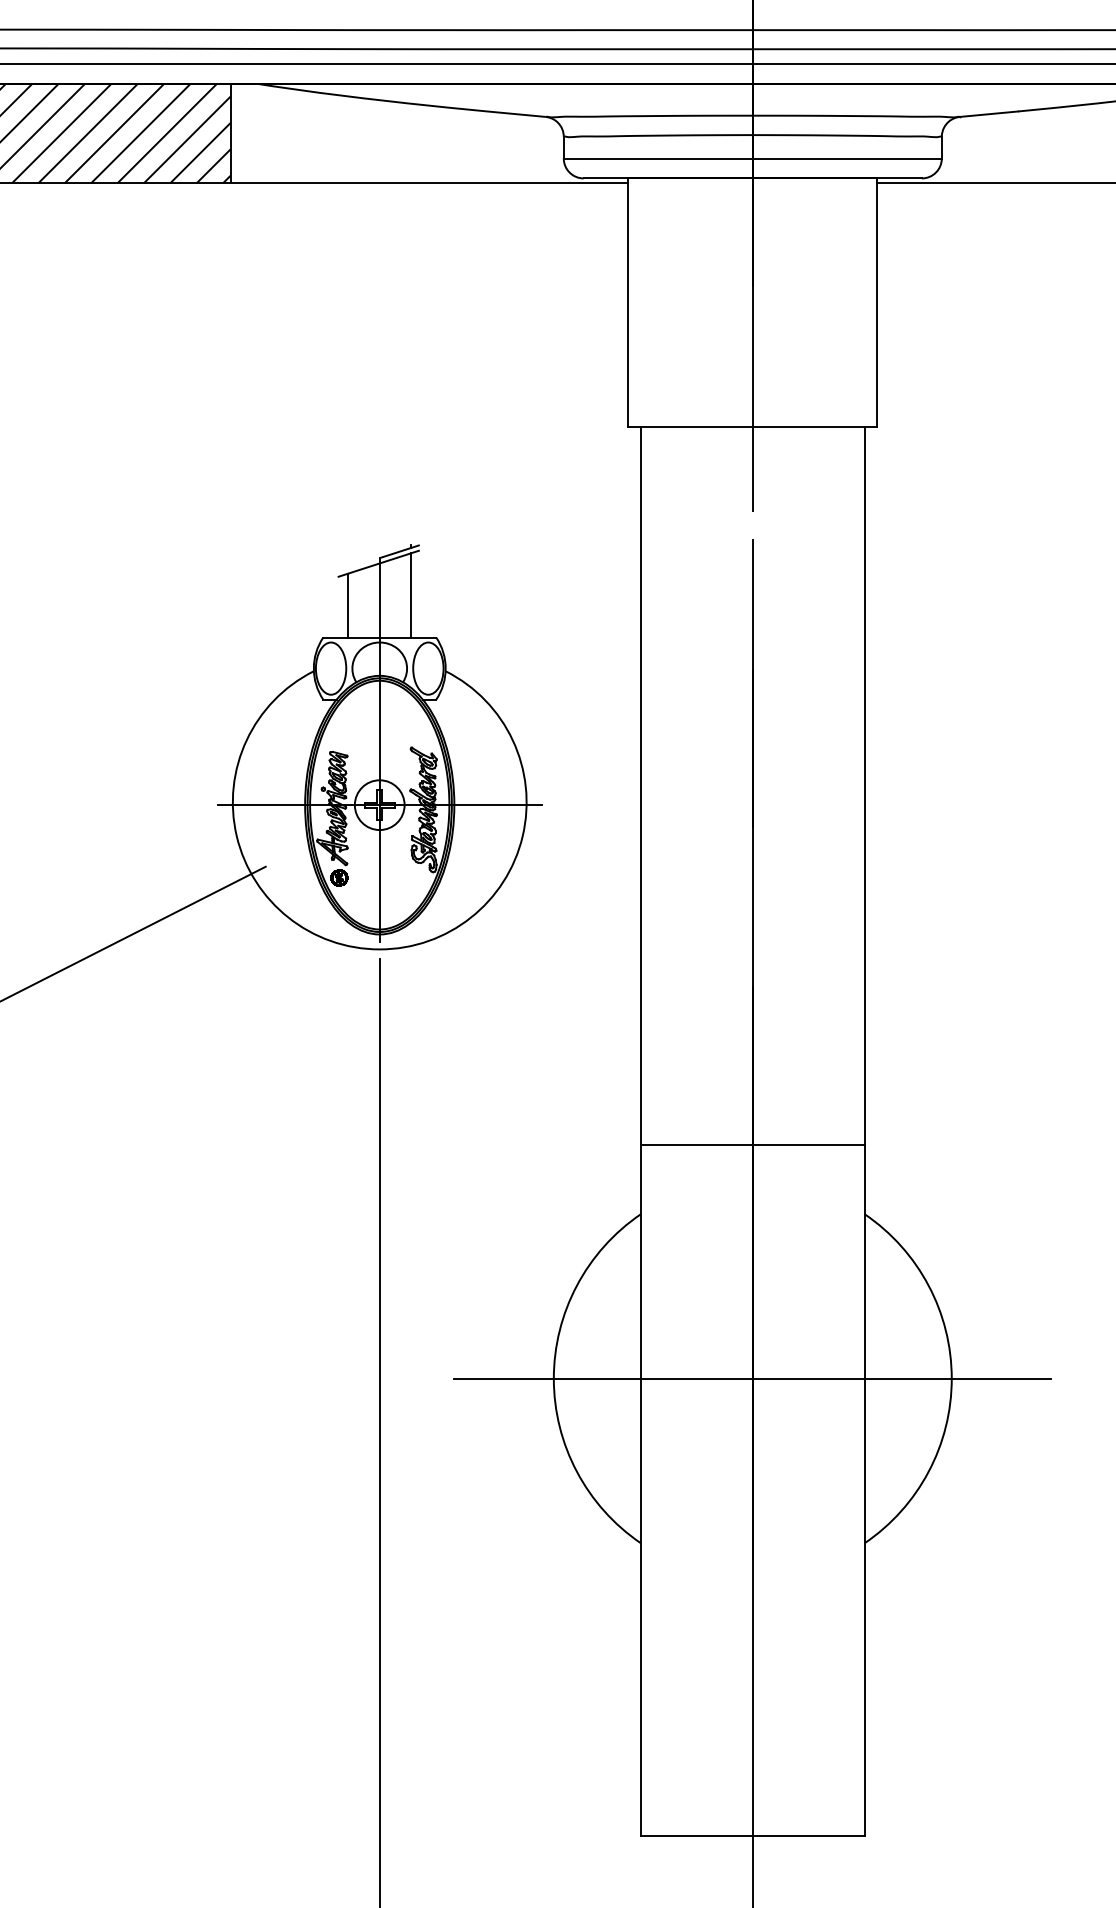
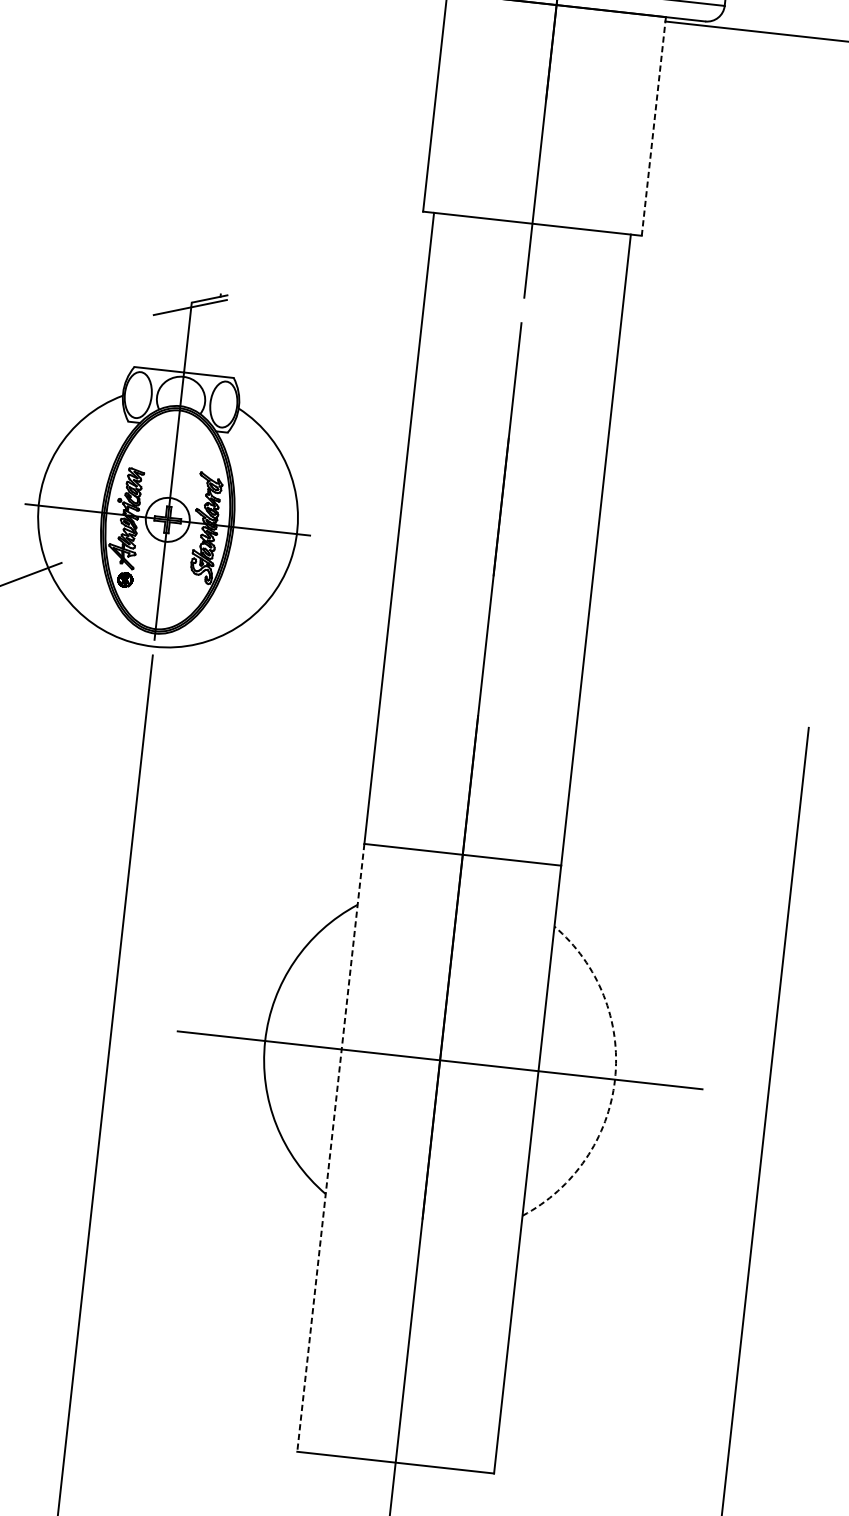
line: (877, 303) -> (654, 127), solid -> dashed
line: (411, 595) -> (216, 338), removed
line: (348, 605) -> (159, 341), removed
arc: (951, 1378) -> (614, 1079), solid -> dashed
line: (640, 1490) -> (330, 1147), solid -> dashed

